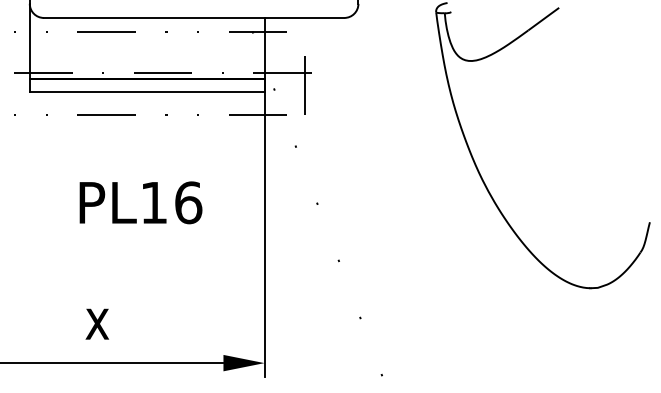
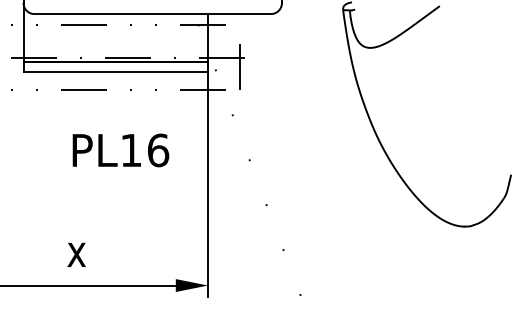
text: (140, 202) -> (120, 150), moved

